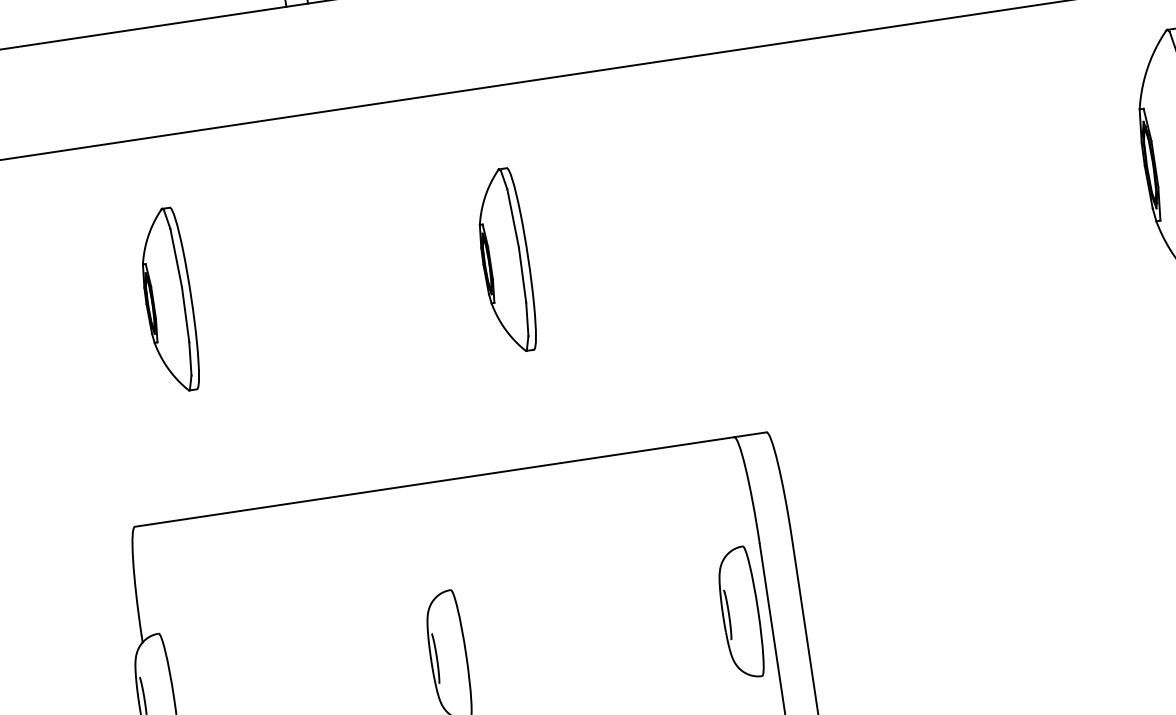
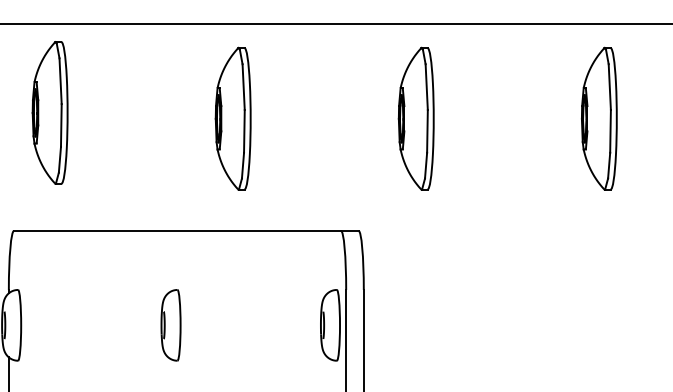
part: (839, 210) -> (415, 118), added
part: (504, 260) -> (232, 118), size x1.43
part: (167, 300) -> (49, 112), size x1.43

